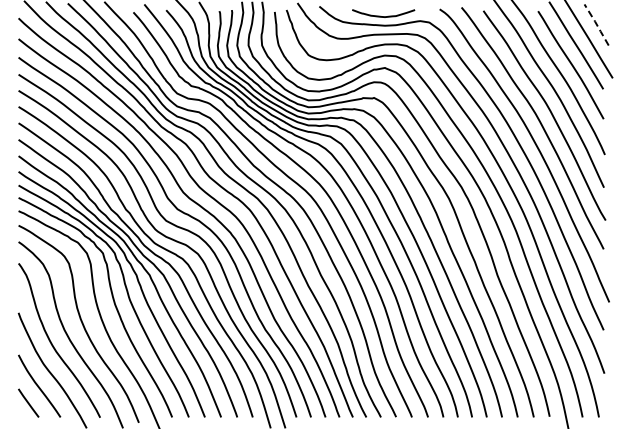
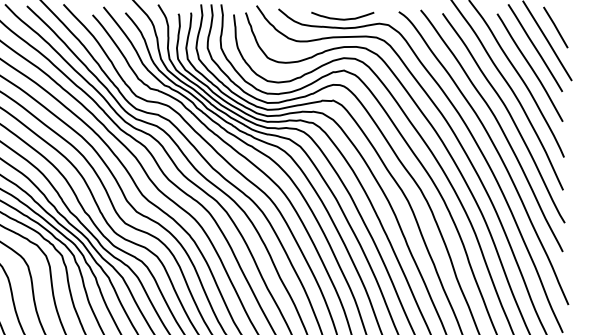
line: (596, 24) -> (555, 27), dashed -> solid

